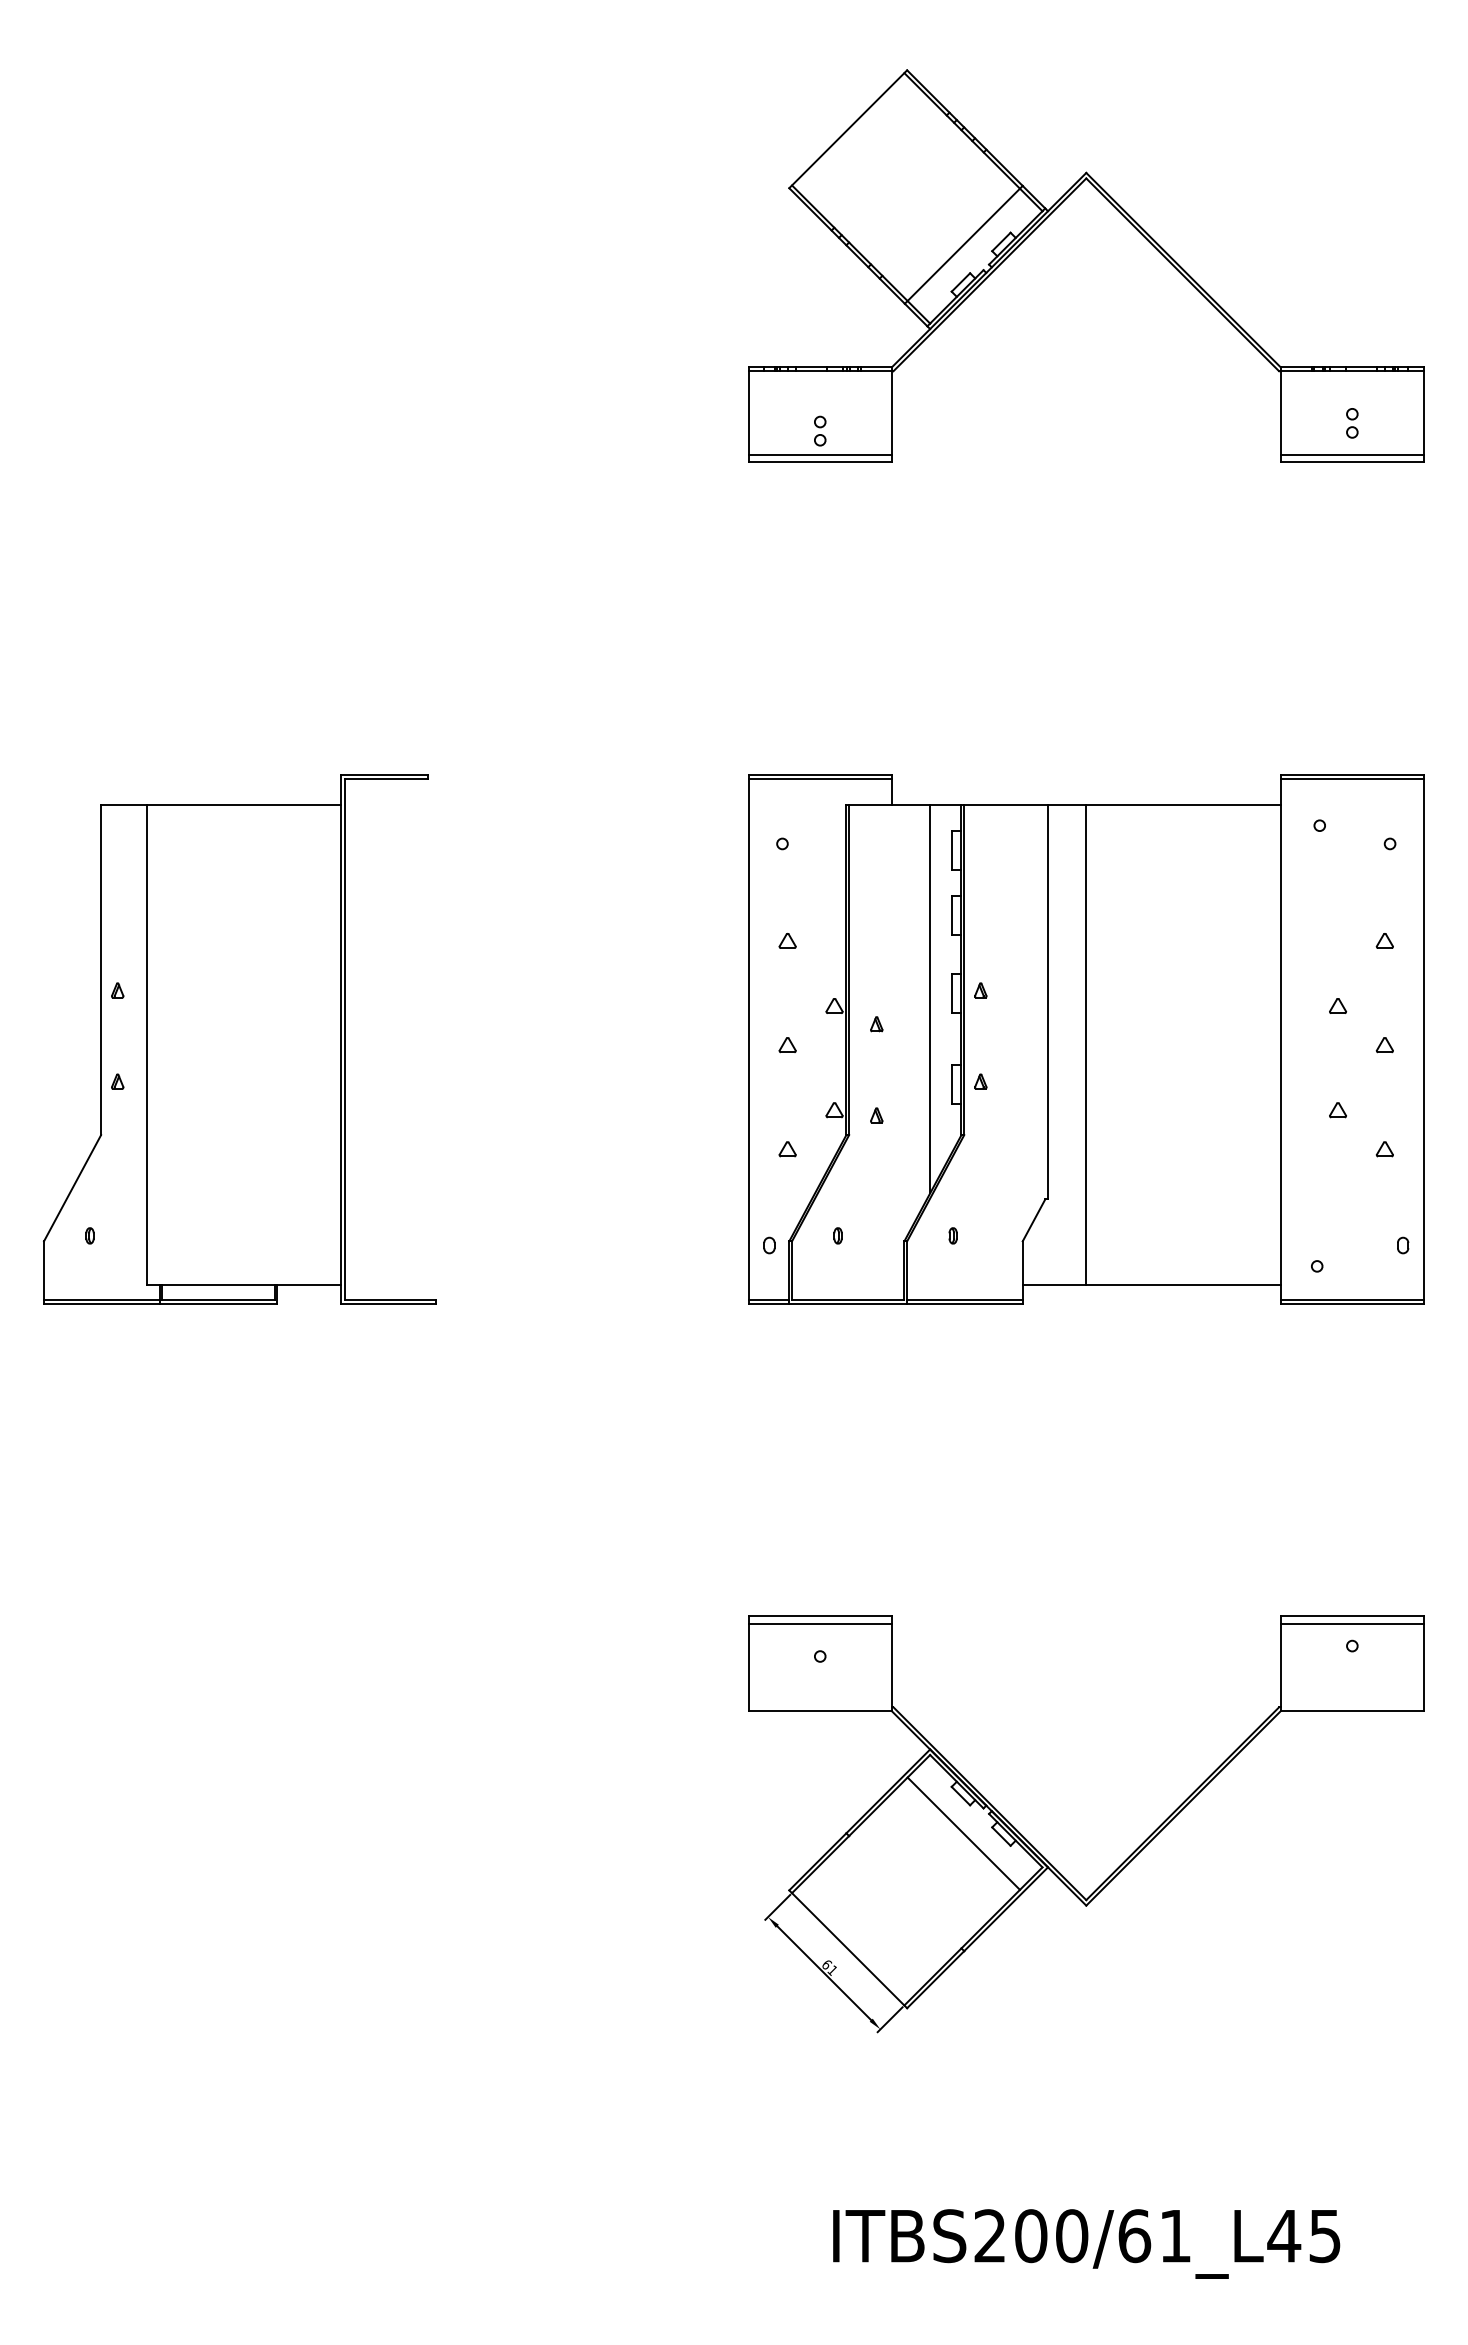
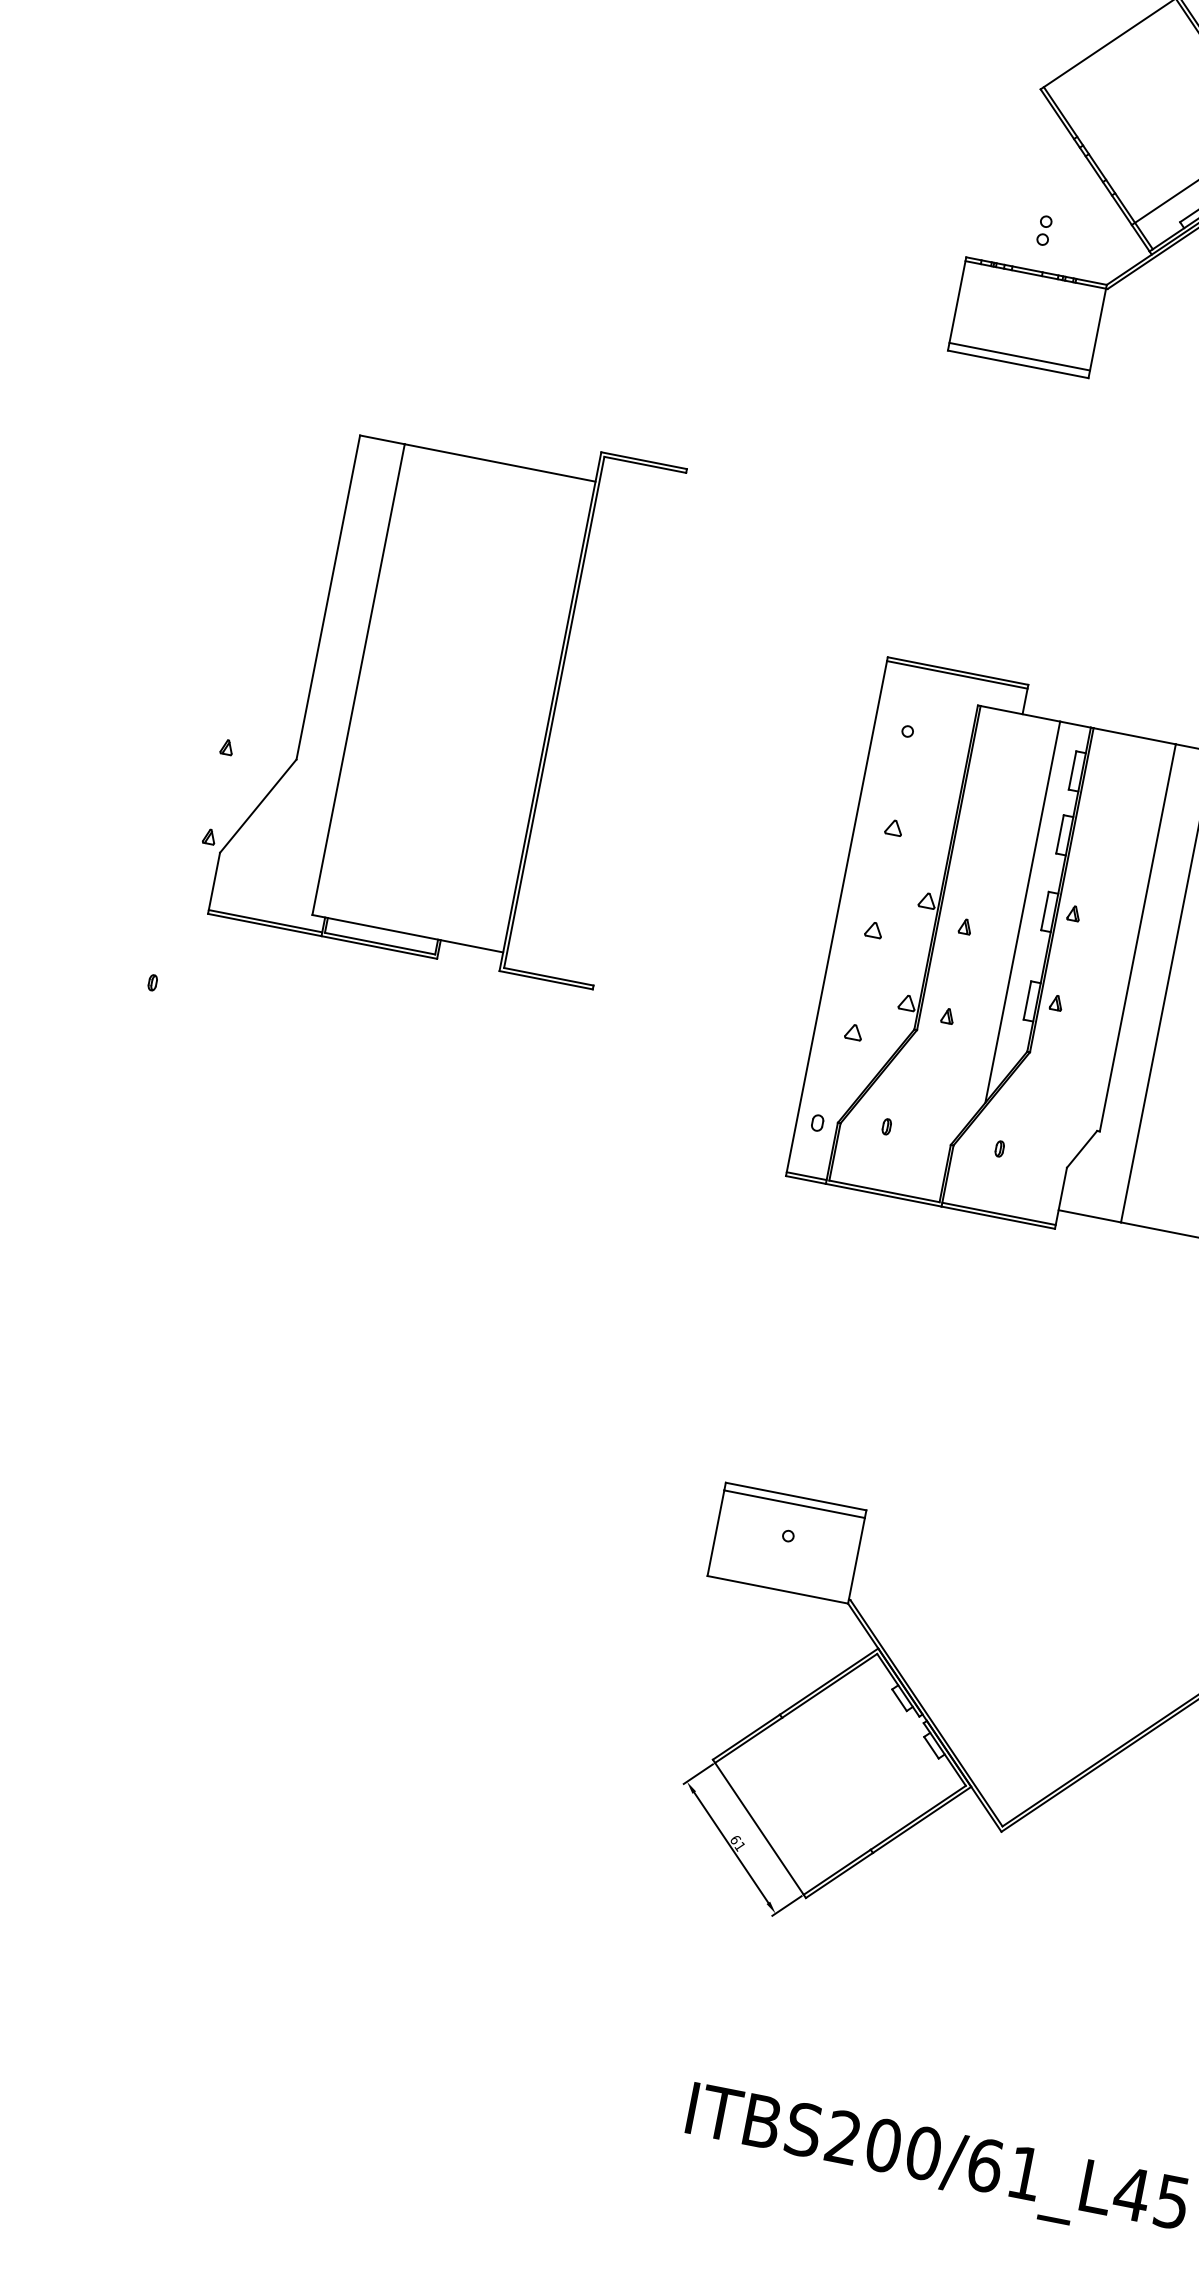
part: (820, 430) -> (1044, 230), moved
part: (239, 1039) -> (450, 692), moved
line: (963, 1833) -> (894, 1737), removed

